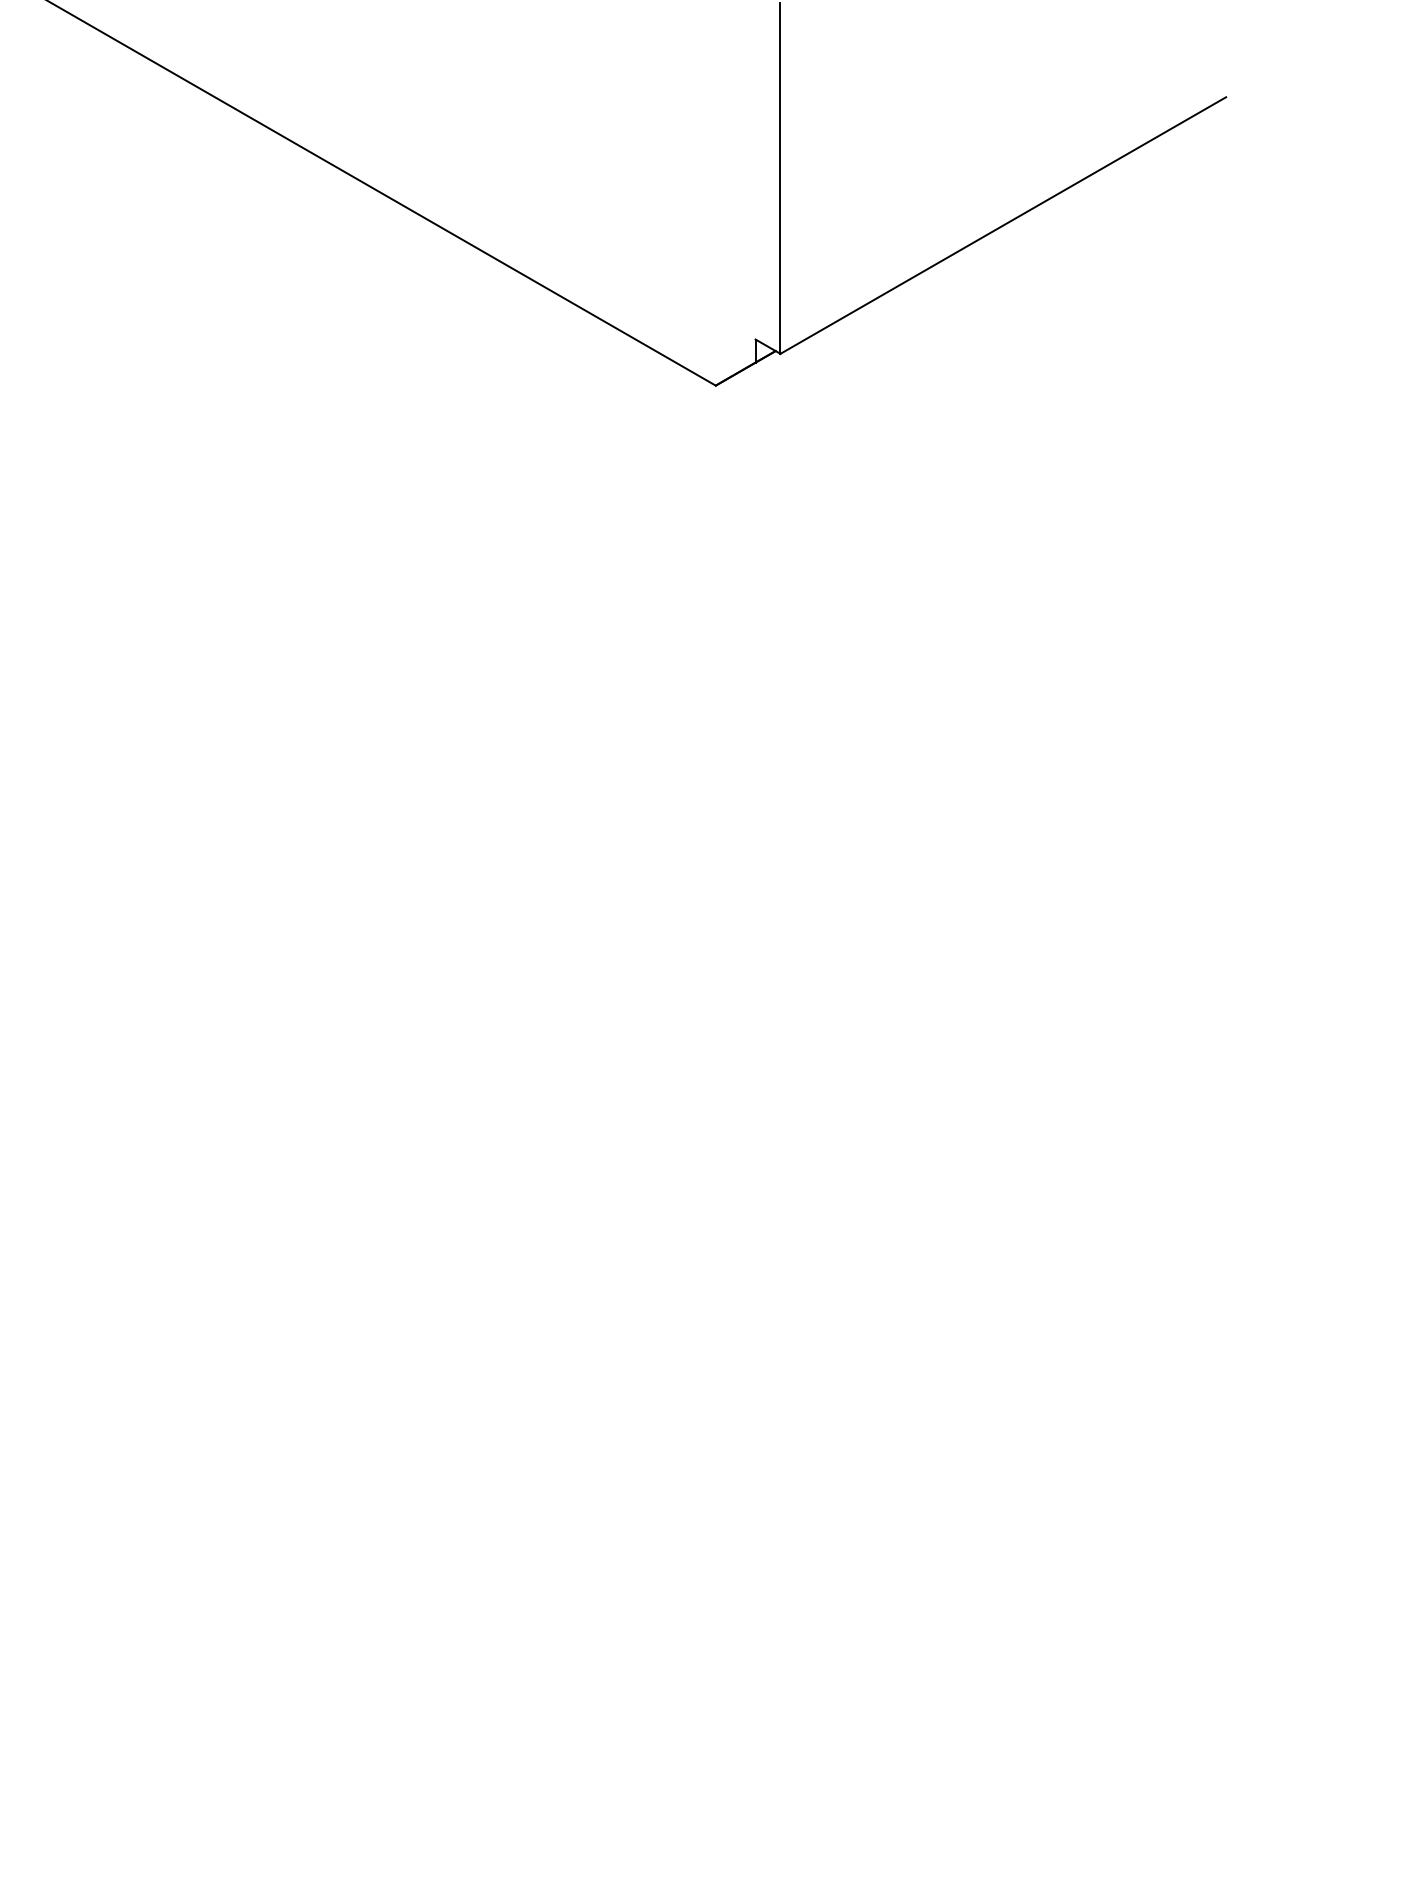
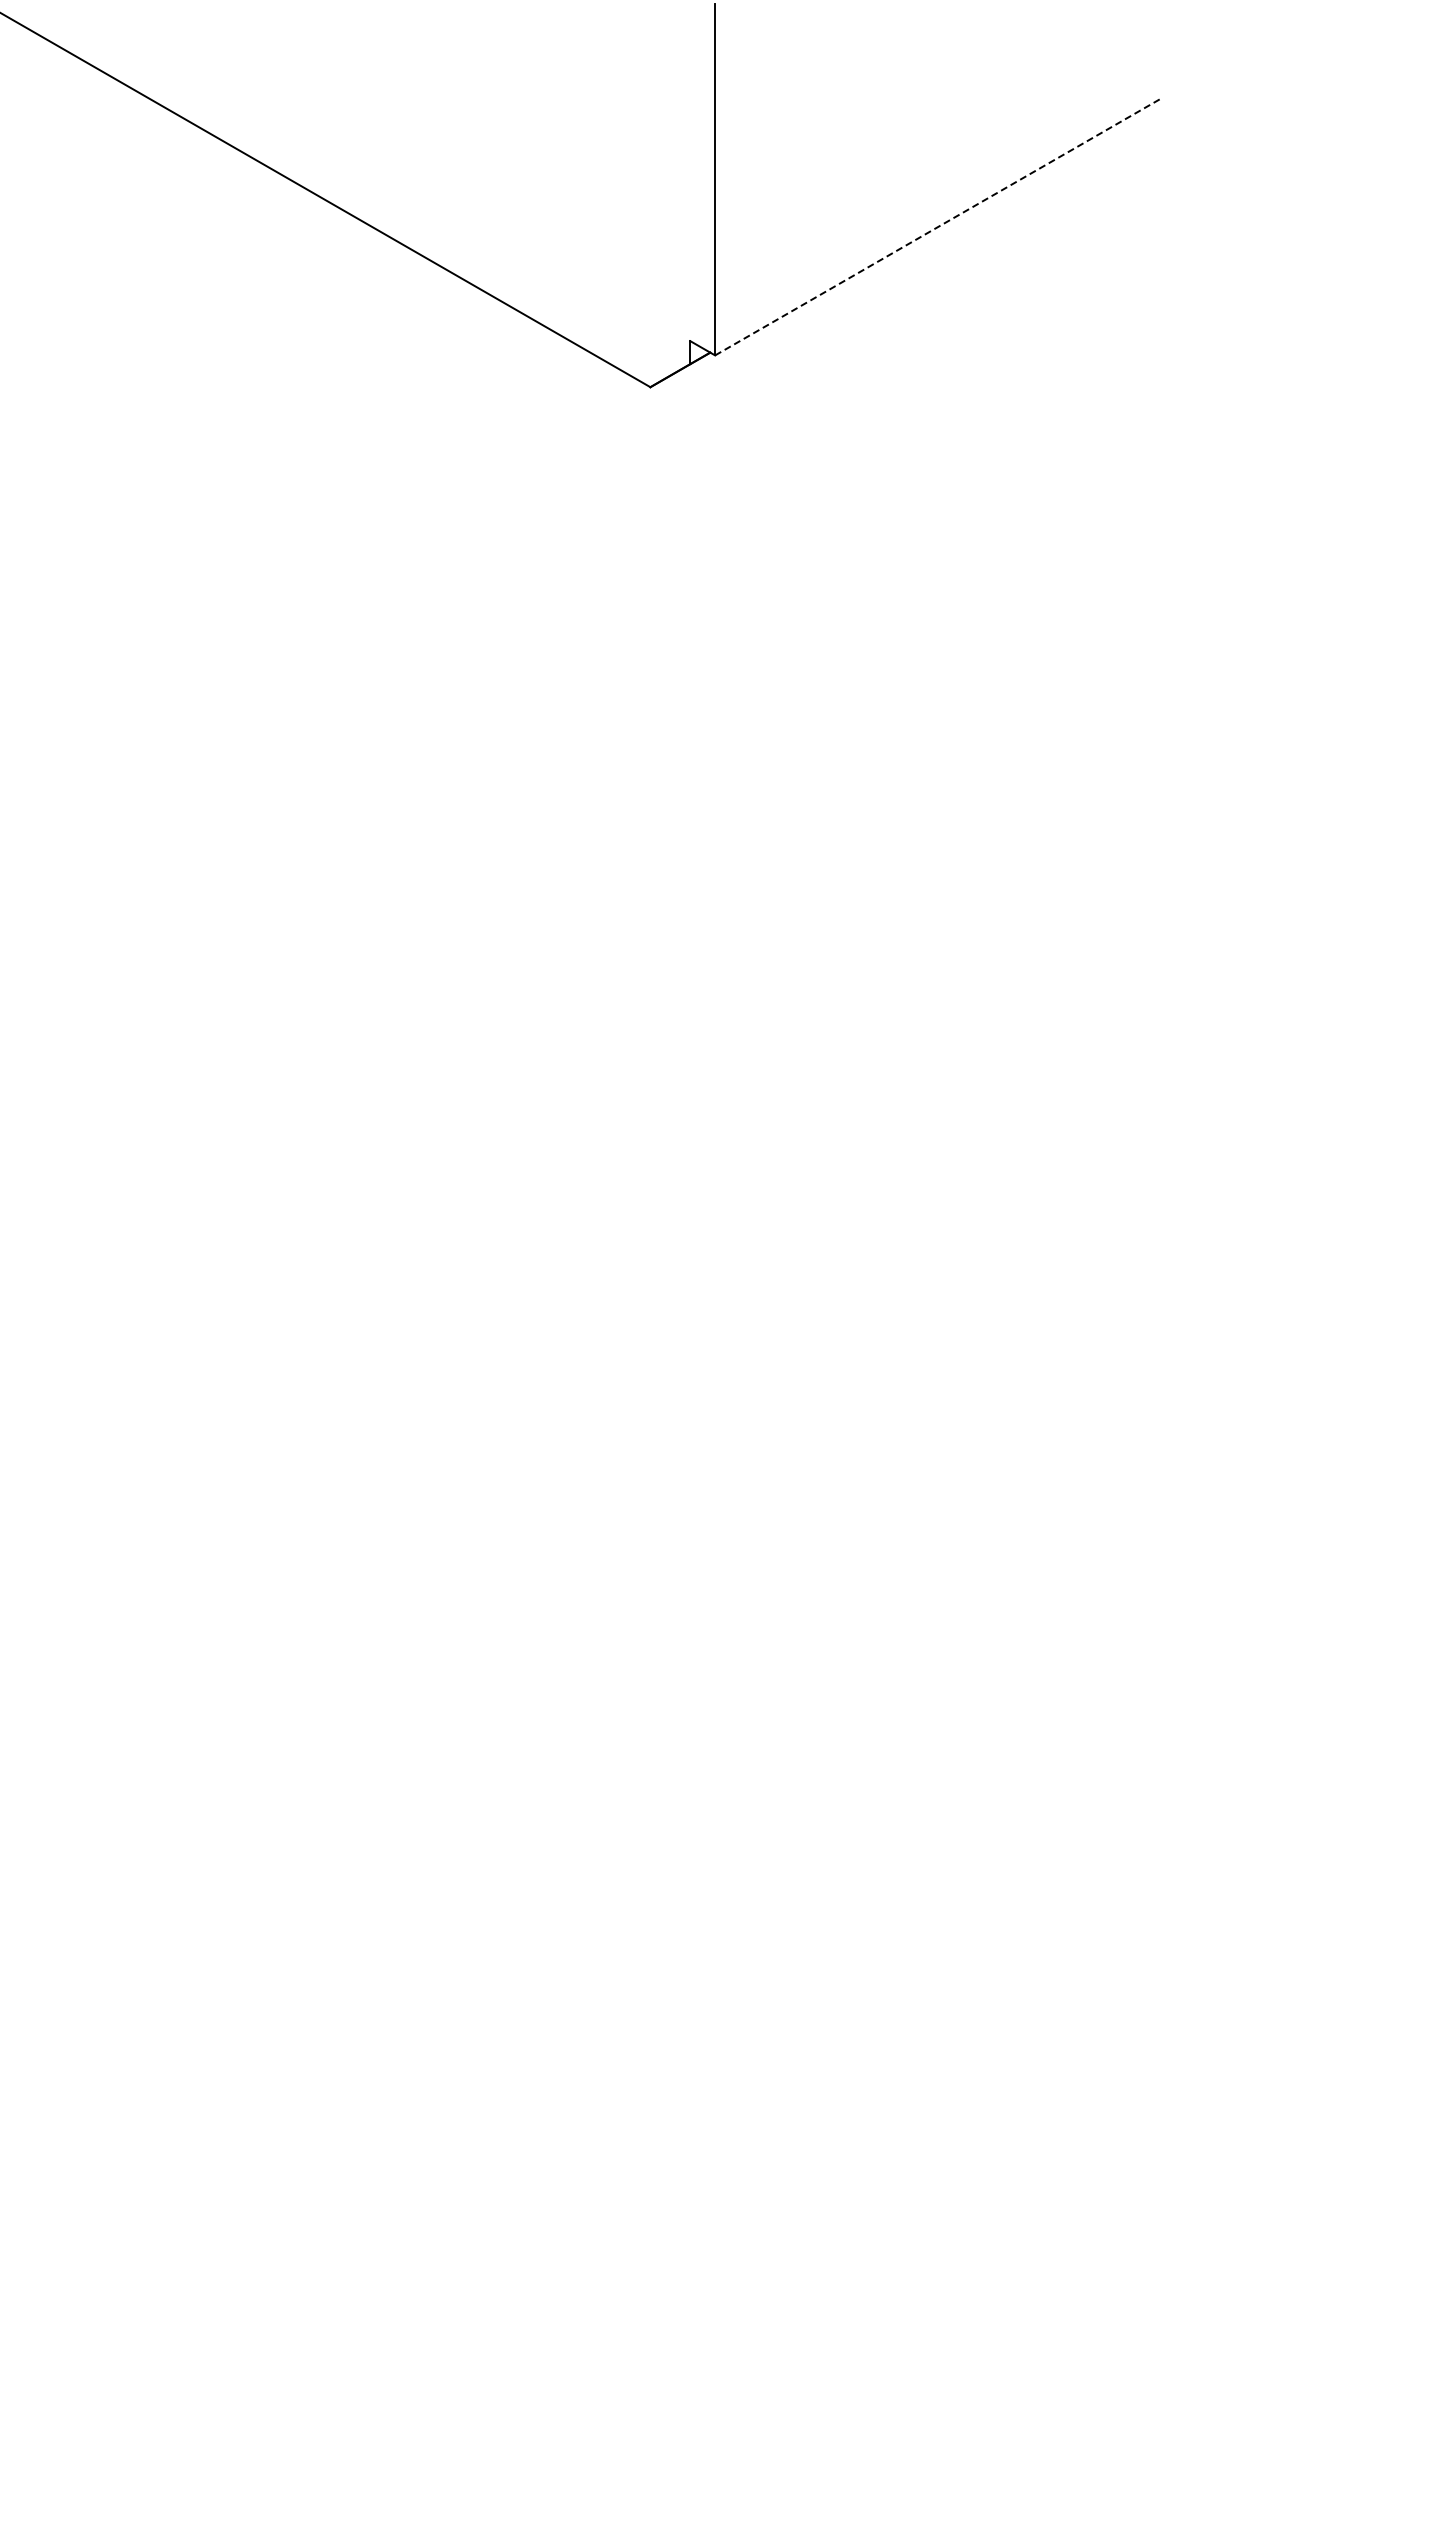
line: (1003, 224) -> (938, 226), solid -> dashed

